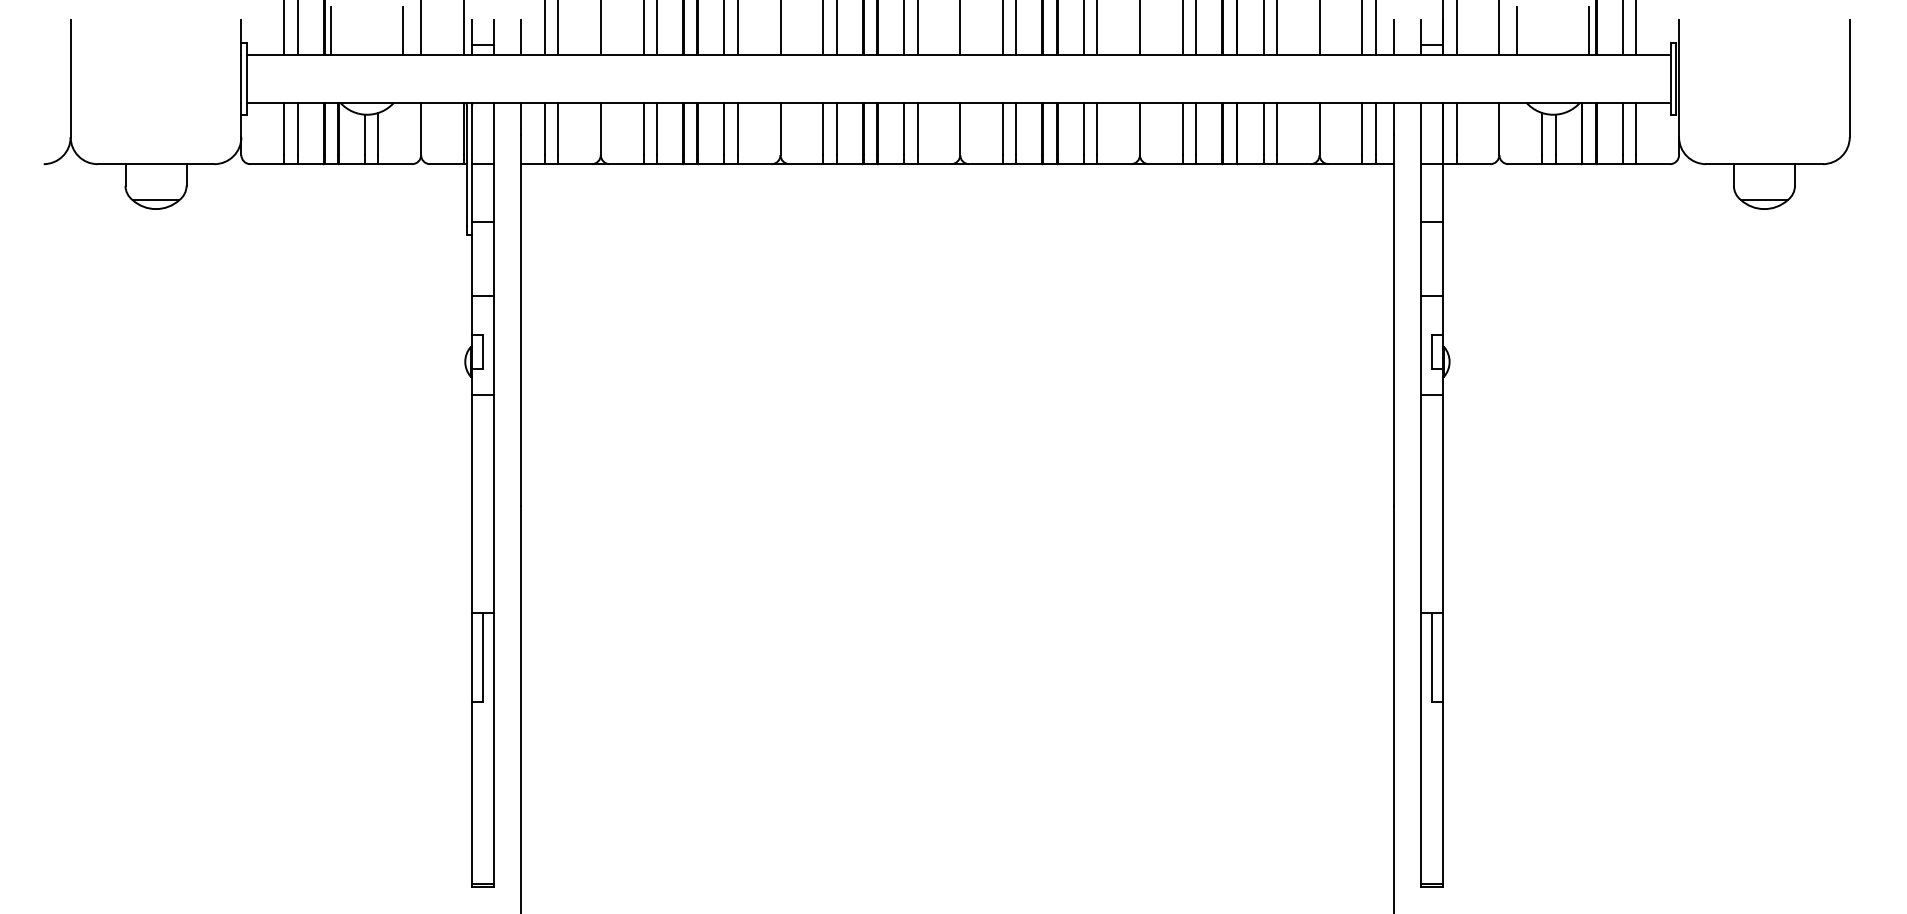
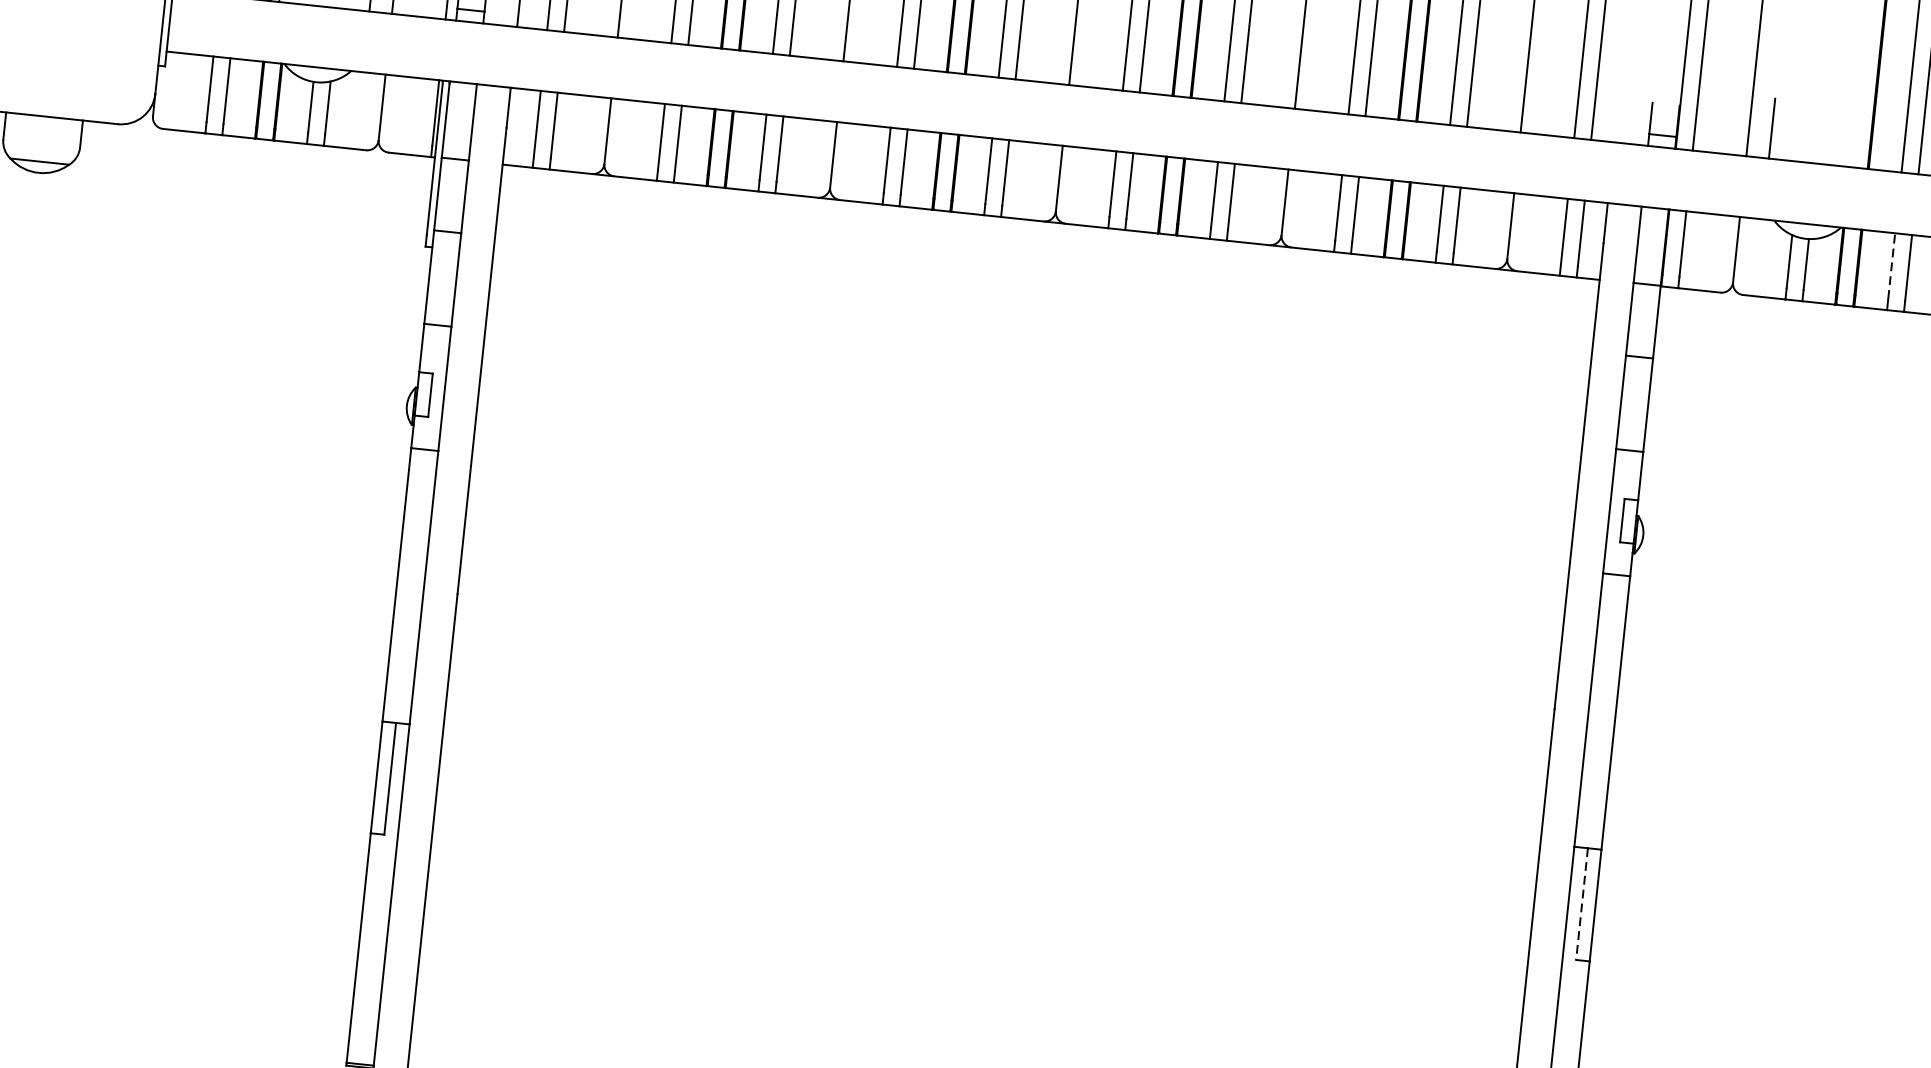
line: (1589, 30) -> (1862, 137), removed
line: (1394, 37) -> (1616, 120), removed
line: (1622, 128) -> (1891, 265), solid -> dashed
line: (1431, 657) -> (1581, 904), solid -> dashed

